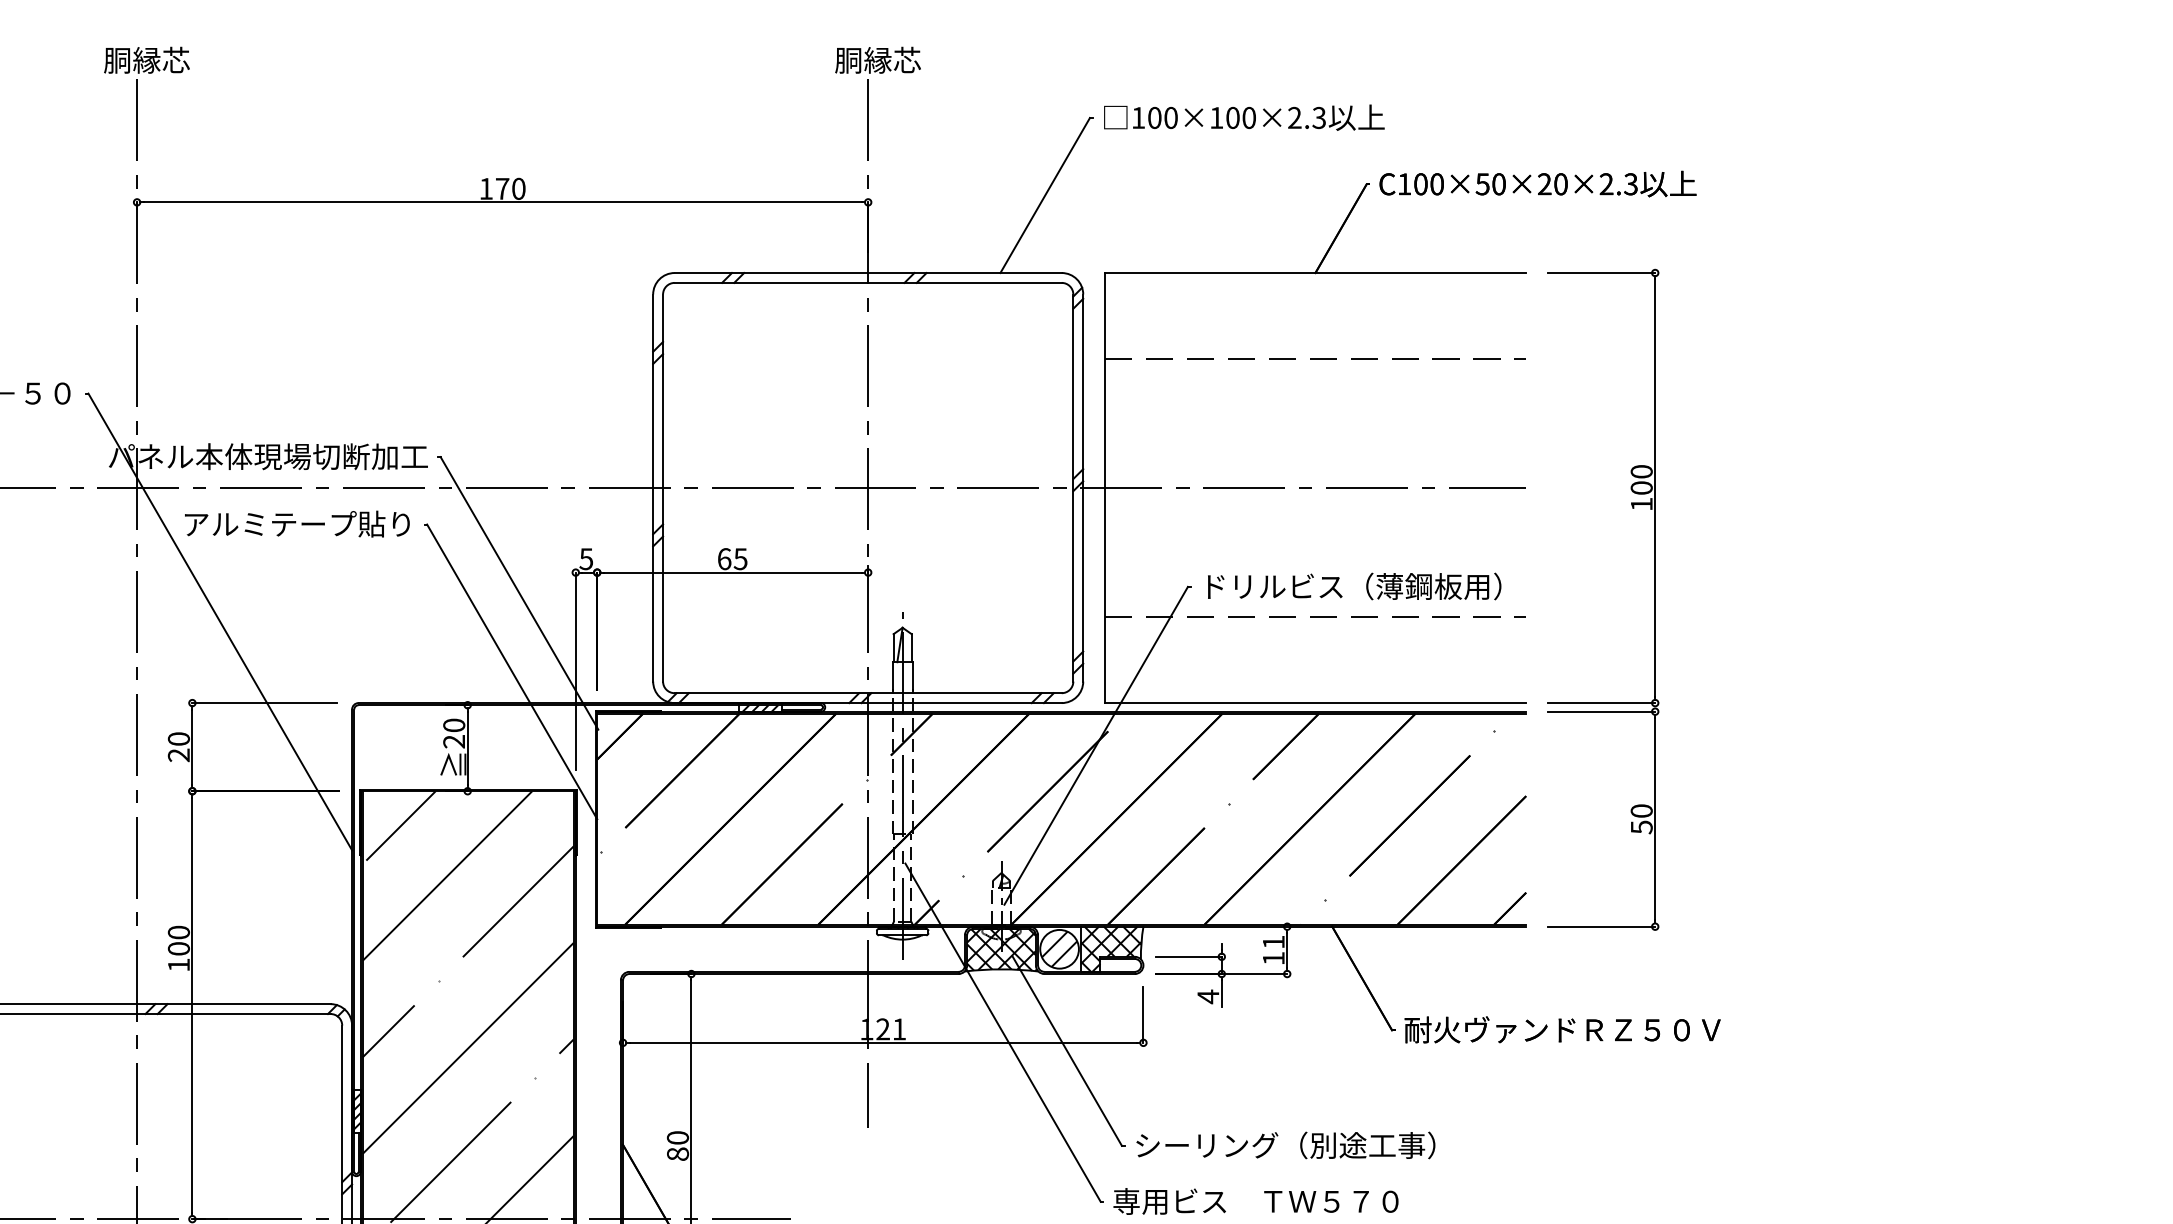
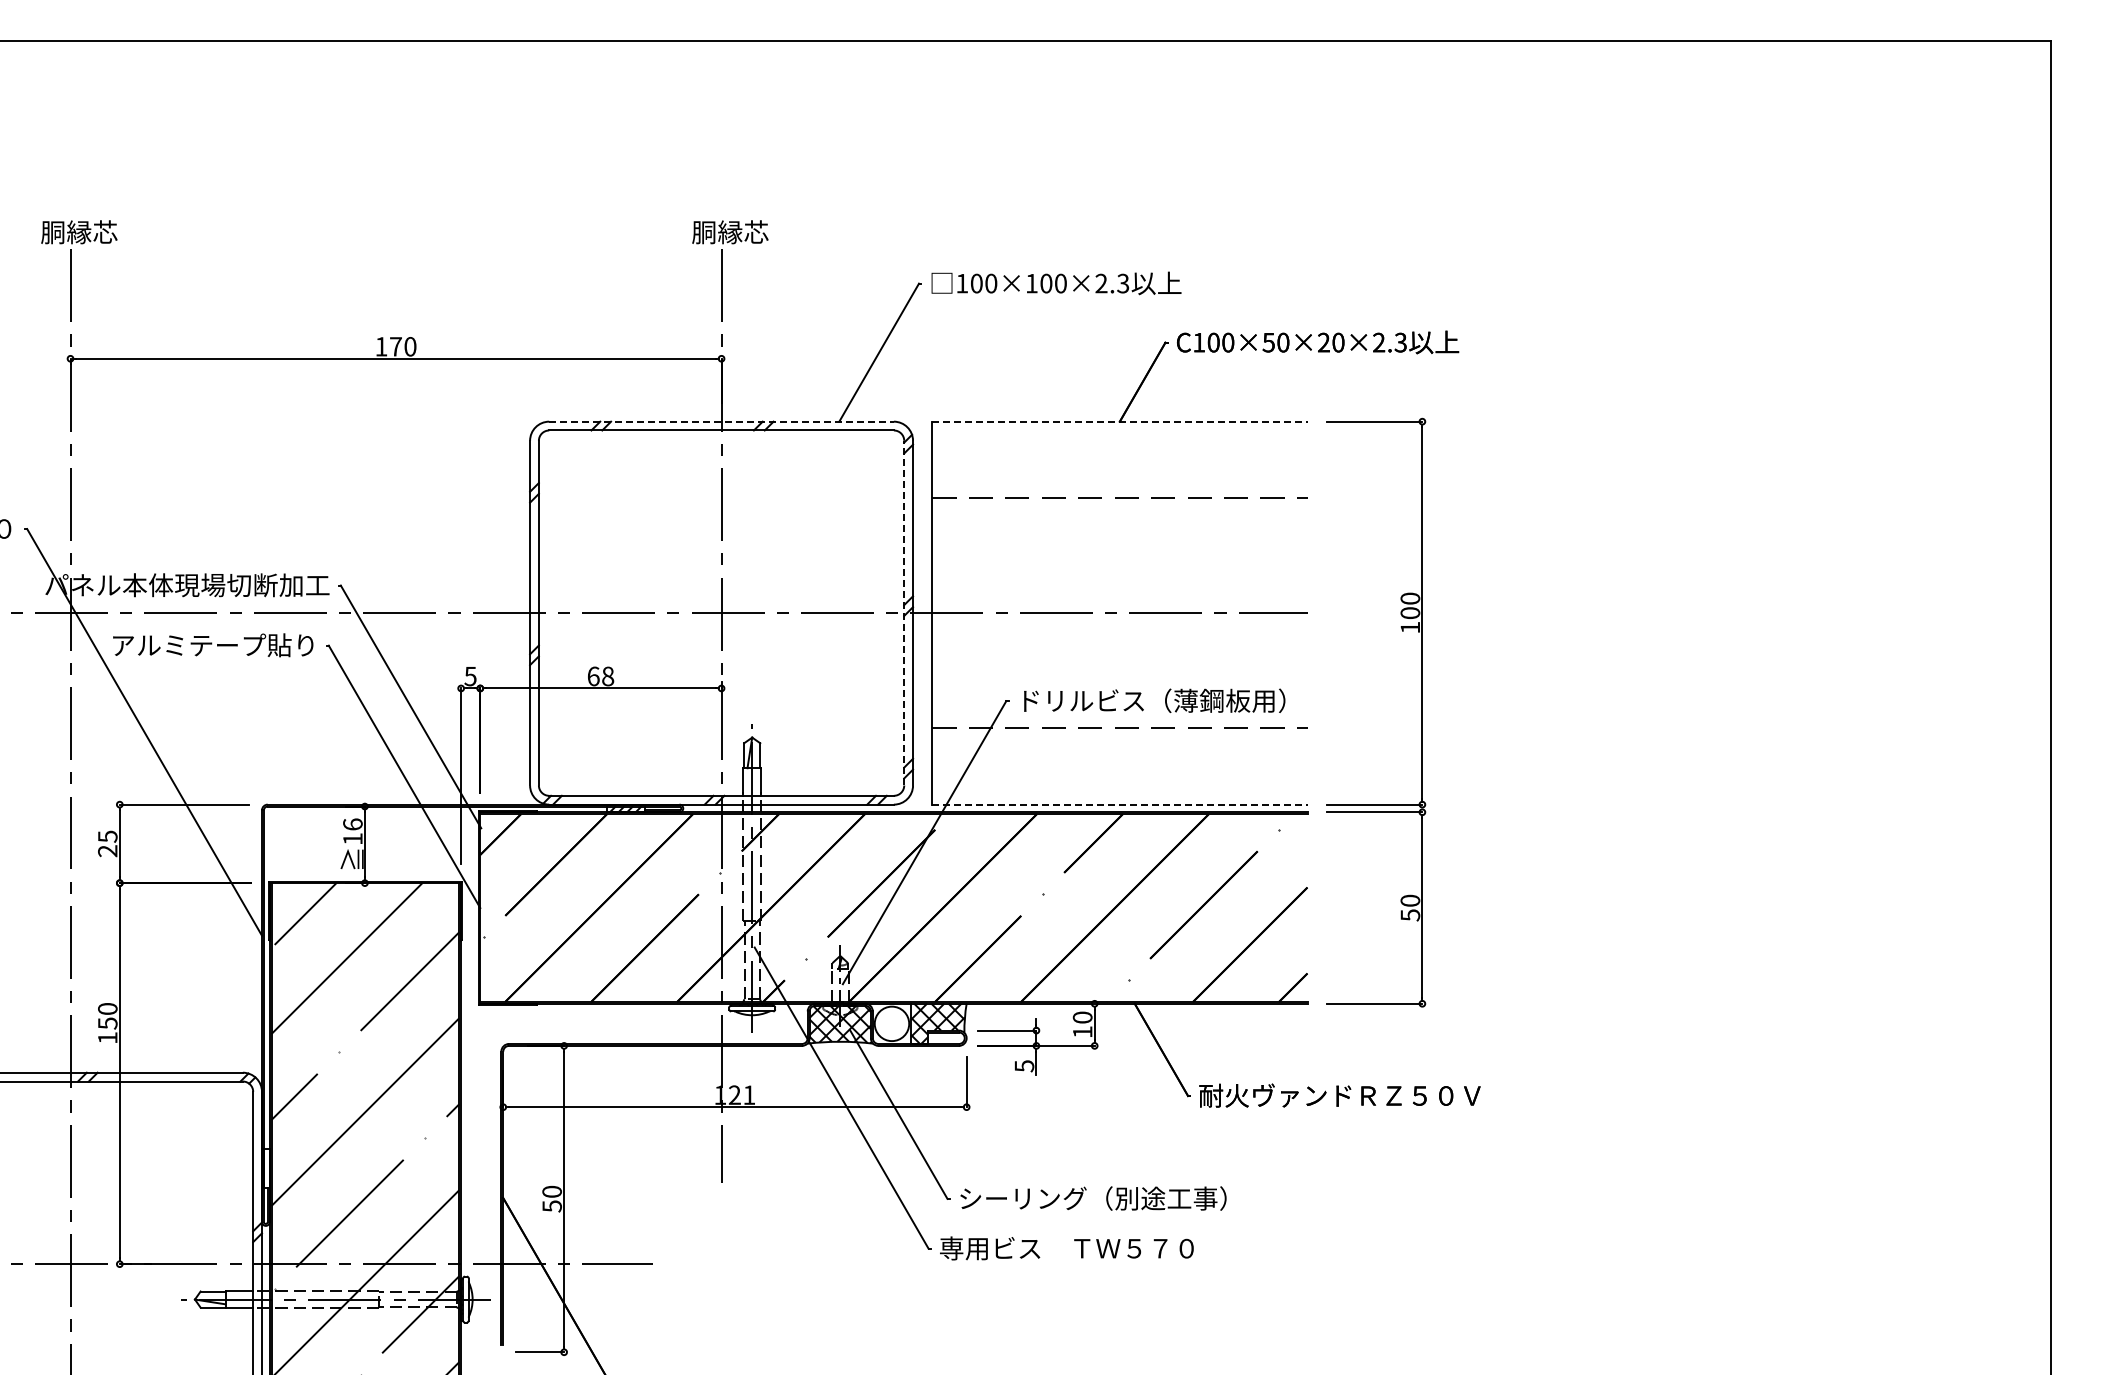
line: (869, 272) -> (722, 421), solid -> dashed
line: (1315, 272) -> (1119, 421), solid -> dashed
line: (1073, 487) -> (904, 612), solid -> dashed
text: (740, 559) -> (607, 676), 65 -> 68
line: (1315, 702) -> (1119, 804), solid -> dashed
text: (453, 733) -> (352, 831), 20 -> 16
text: (178, 738) -> (107, 836), 20 -> 25
text: (1273, 942) -> (1082, 1017), 11 -> 10
text: (178, 948) -> (107, 1023), 100 -> 150
hatch: (1059, 948) -> (891, 1023), removed
text: (1208, 996) -> (1024, 1065), 4 -> 5
hatch: (357, 1111) -> (266, 1168), removed
text: (677, 1154) -> (551, 1206), 80 -> 50

